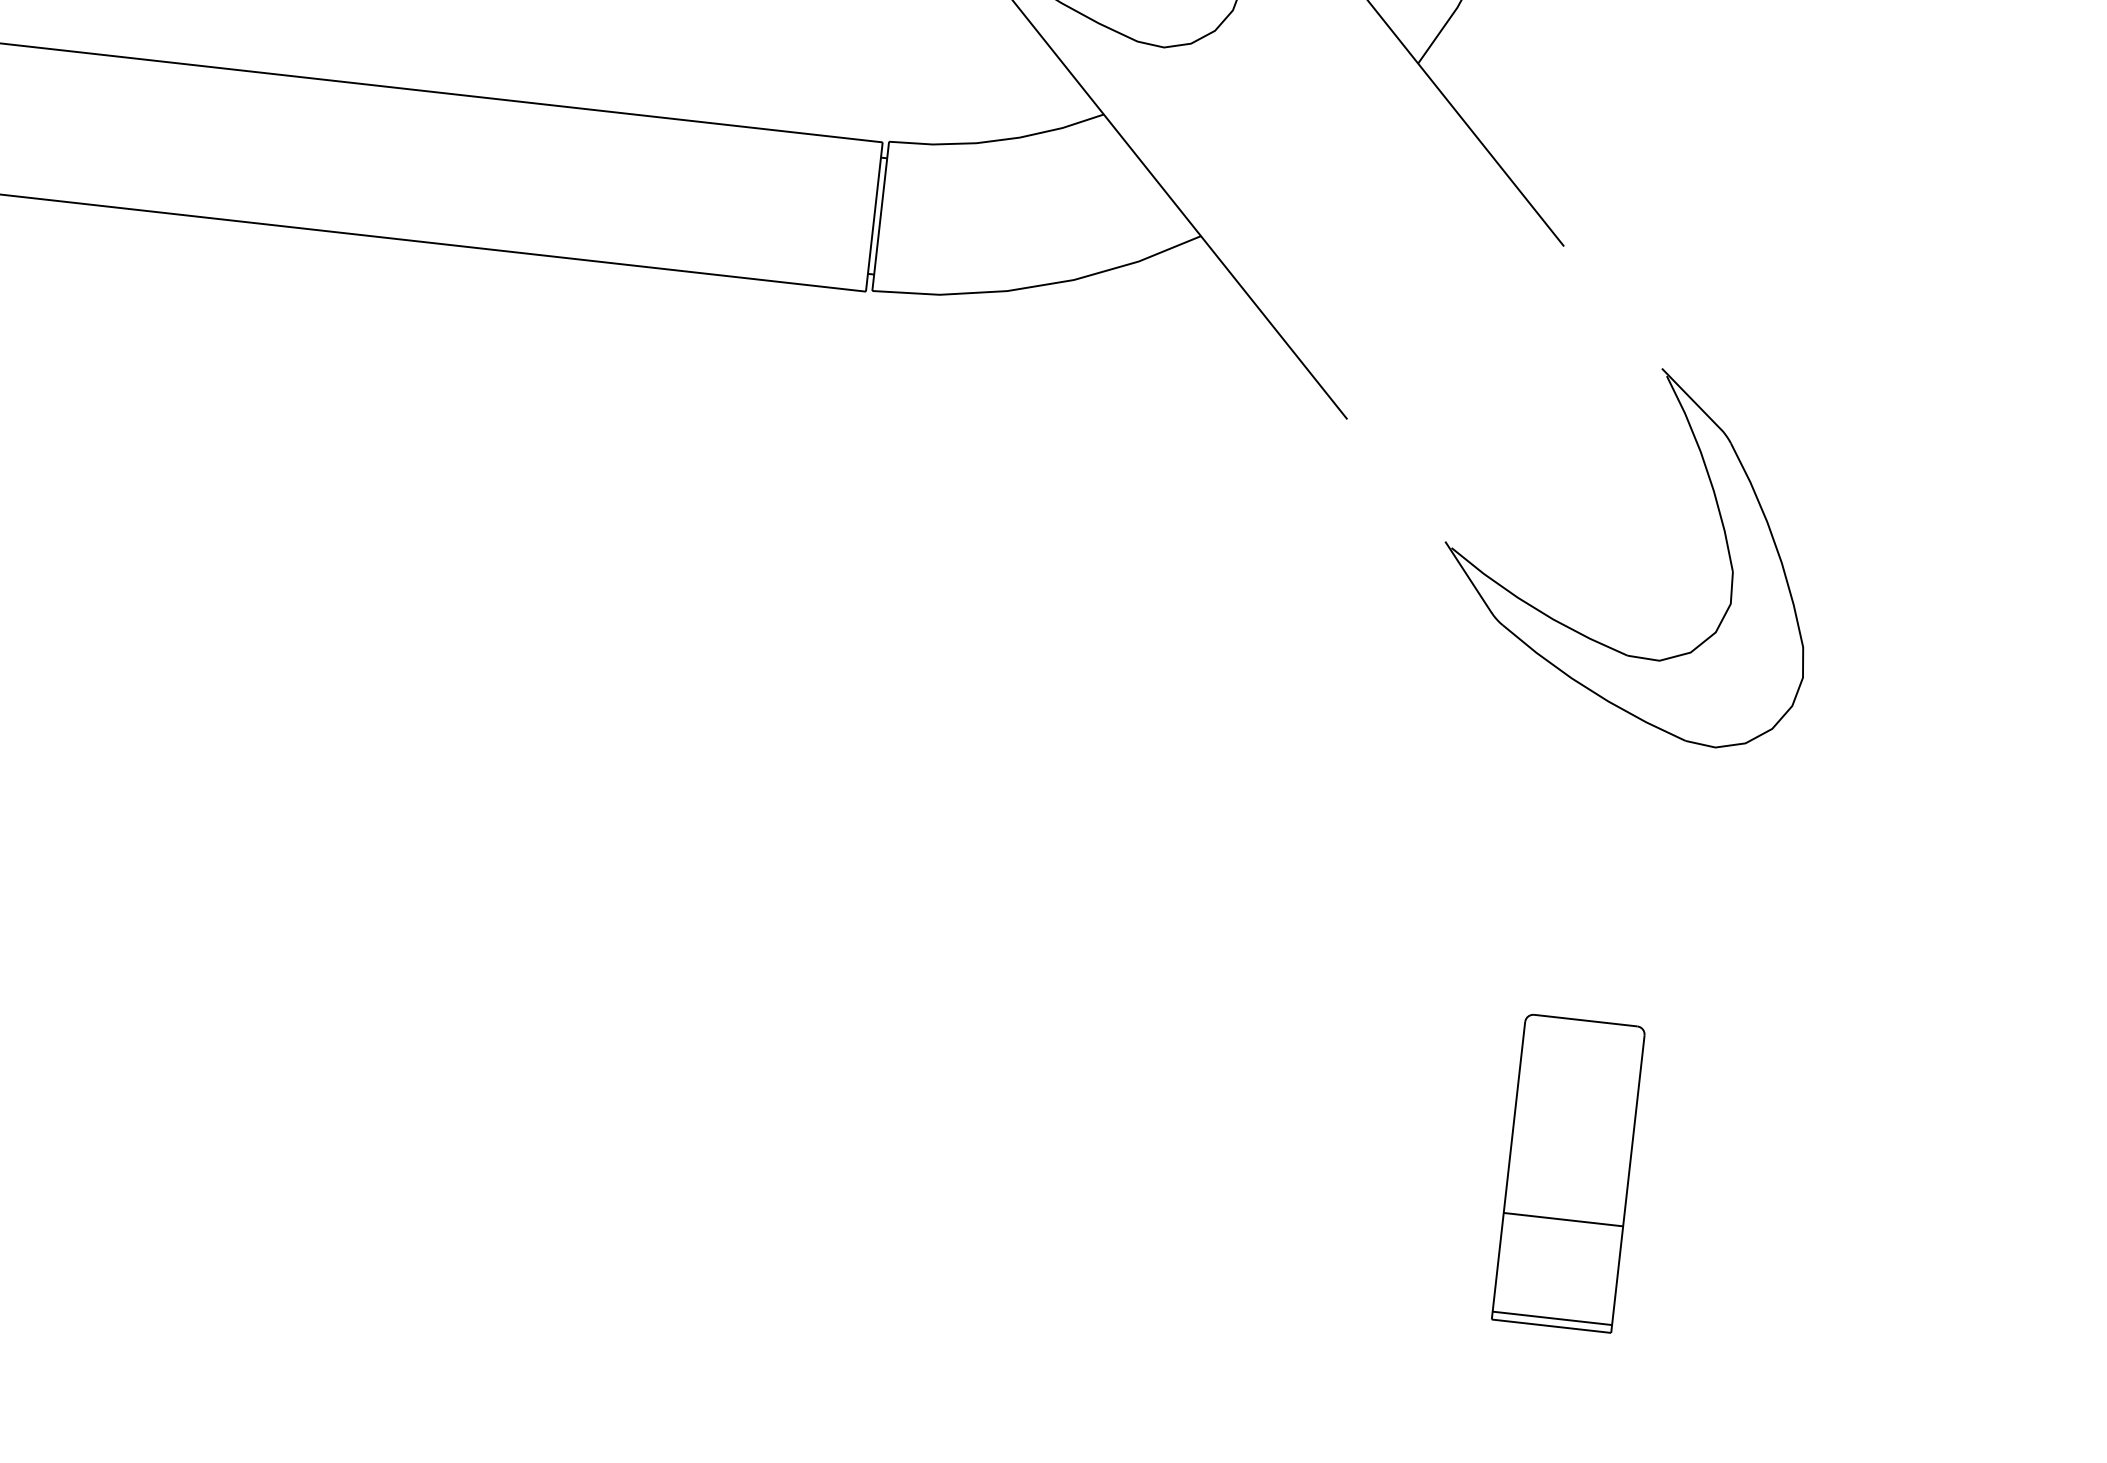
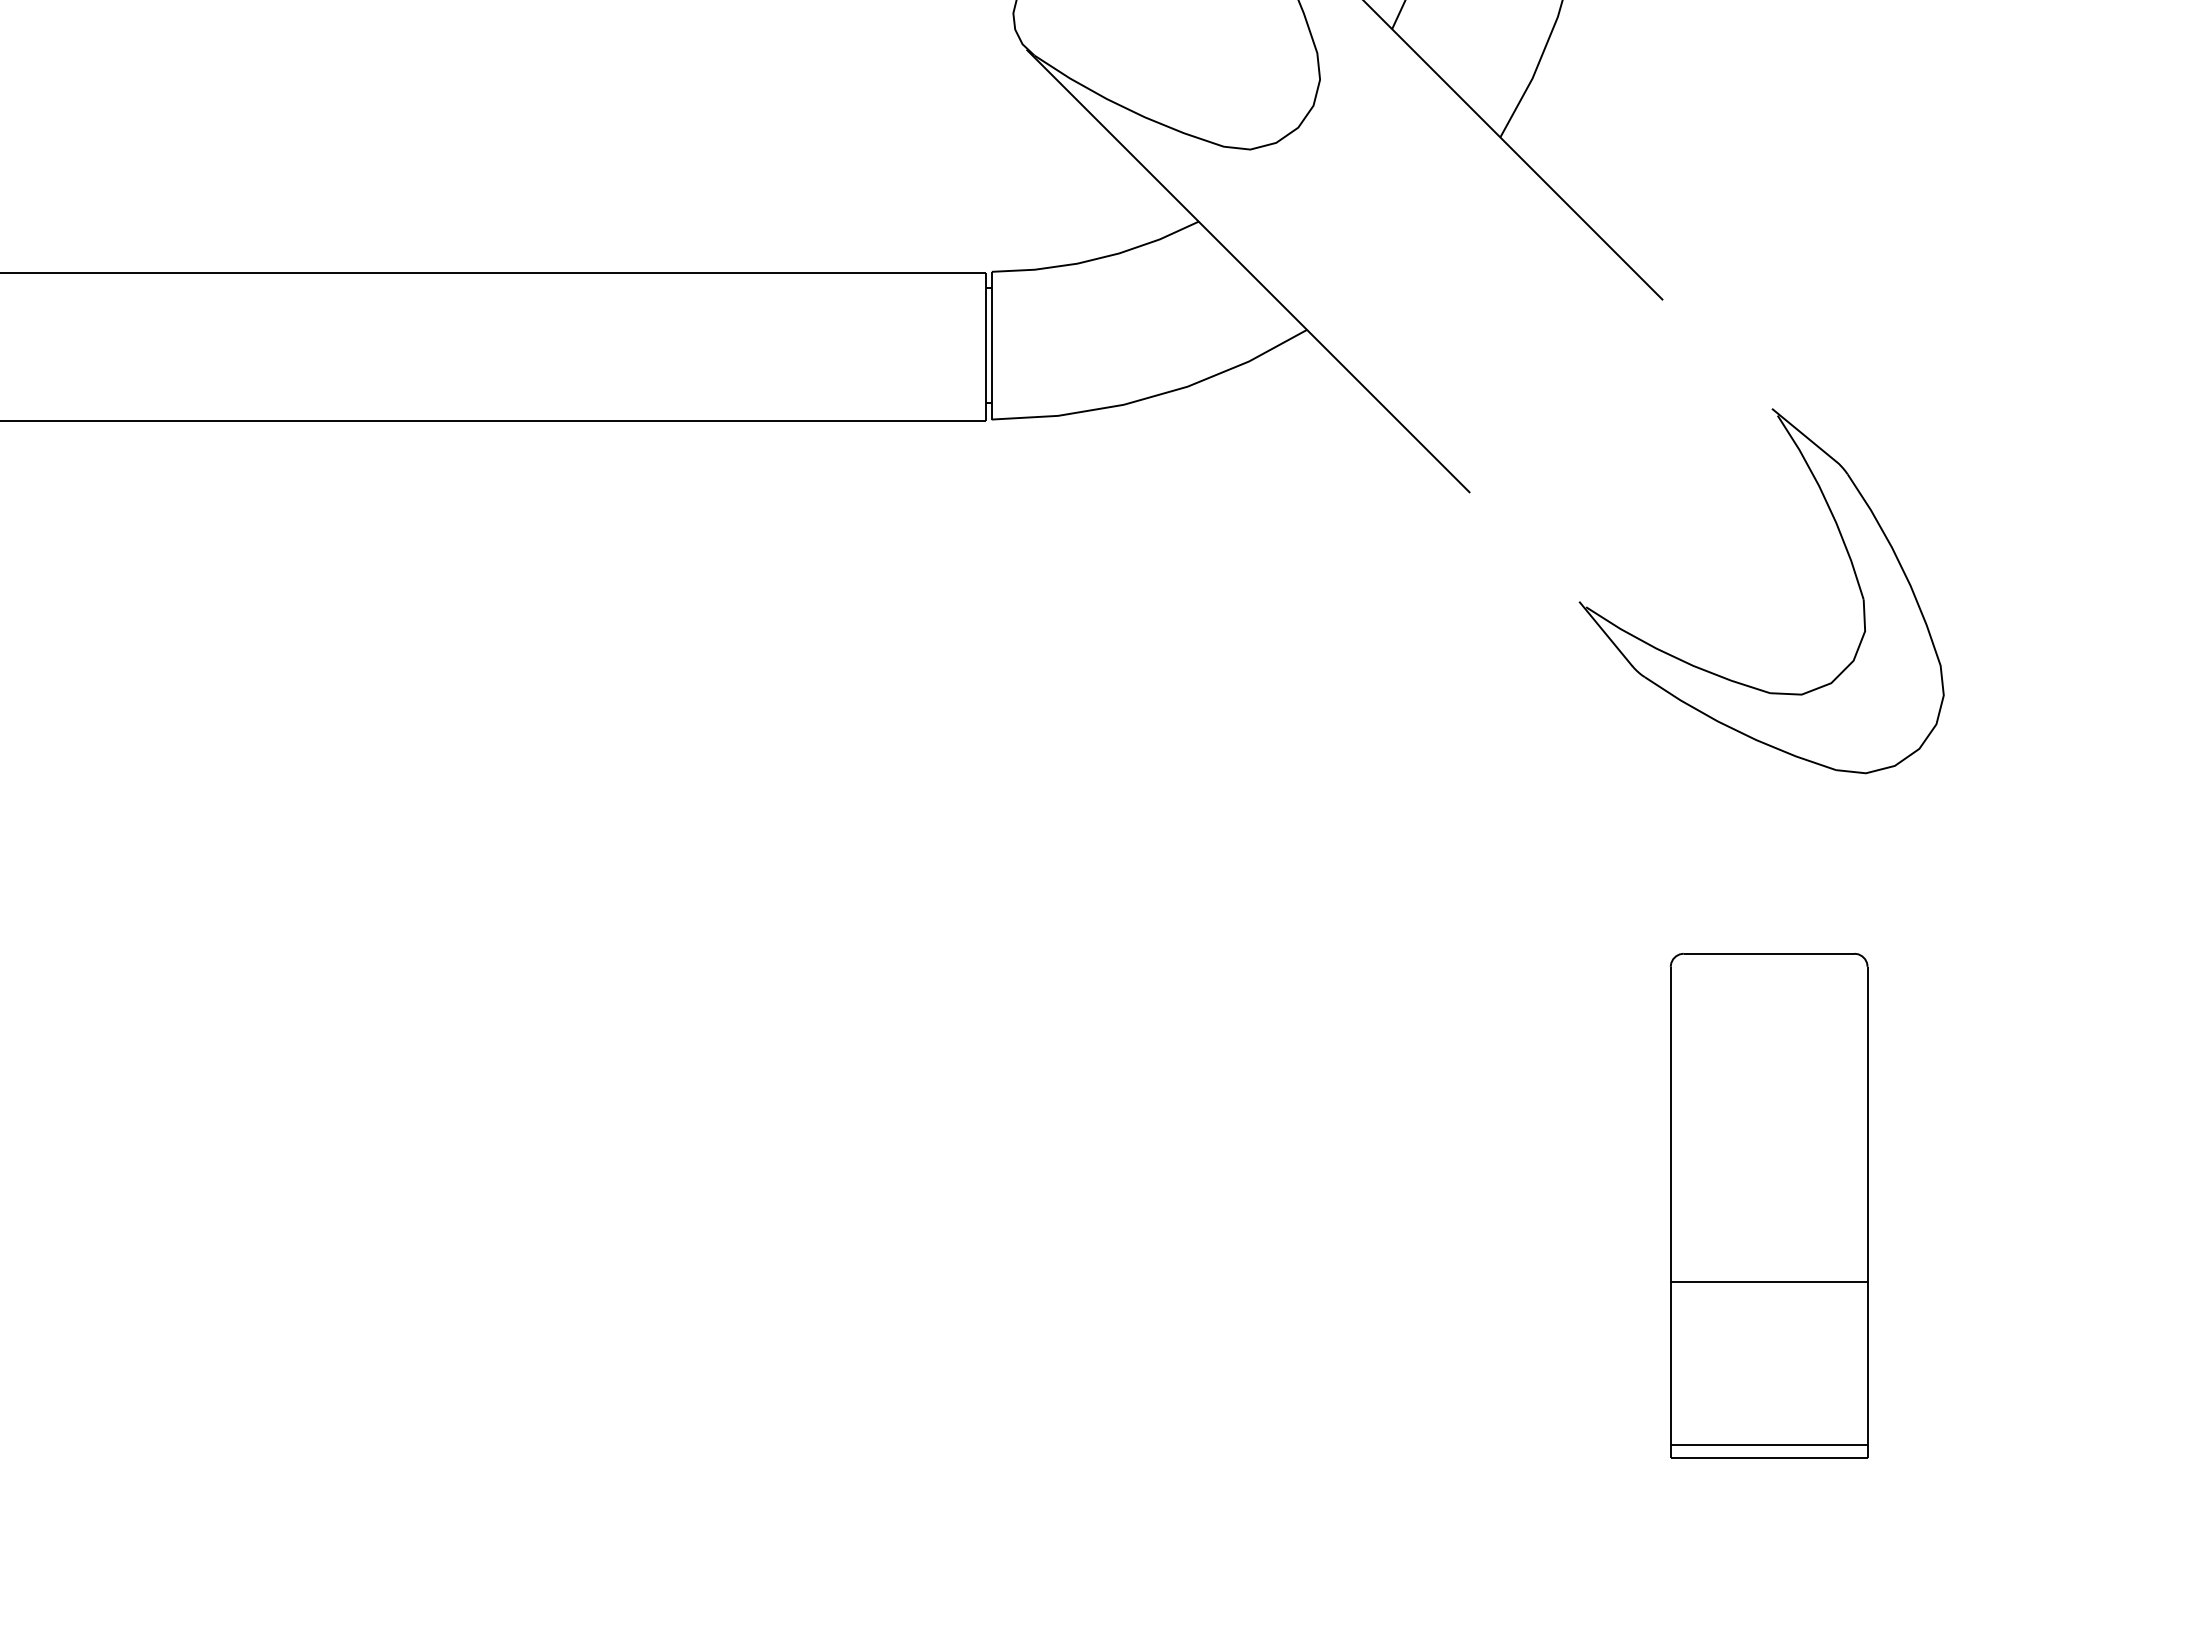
part: (1568, 1173) -> (1768, 1205), size x1.67

